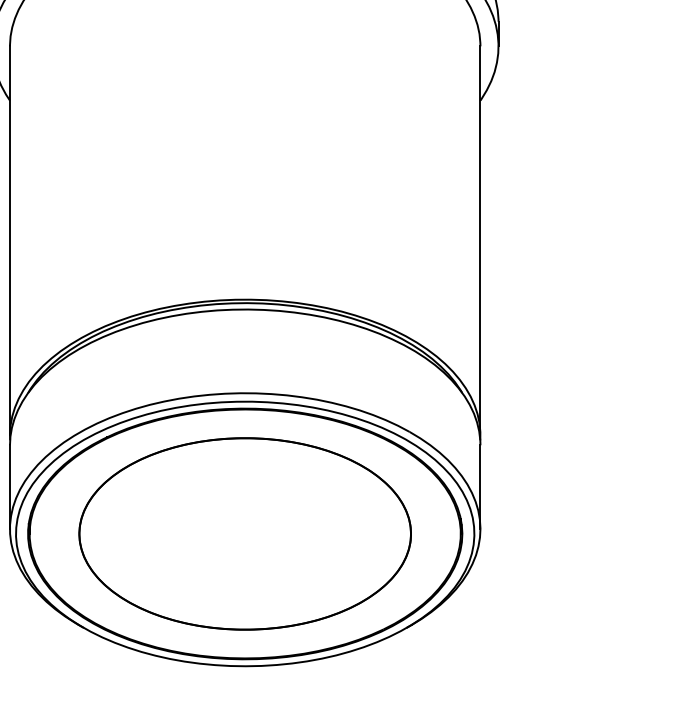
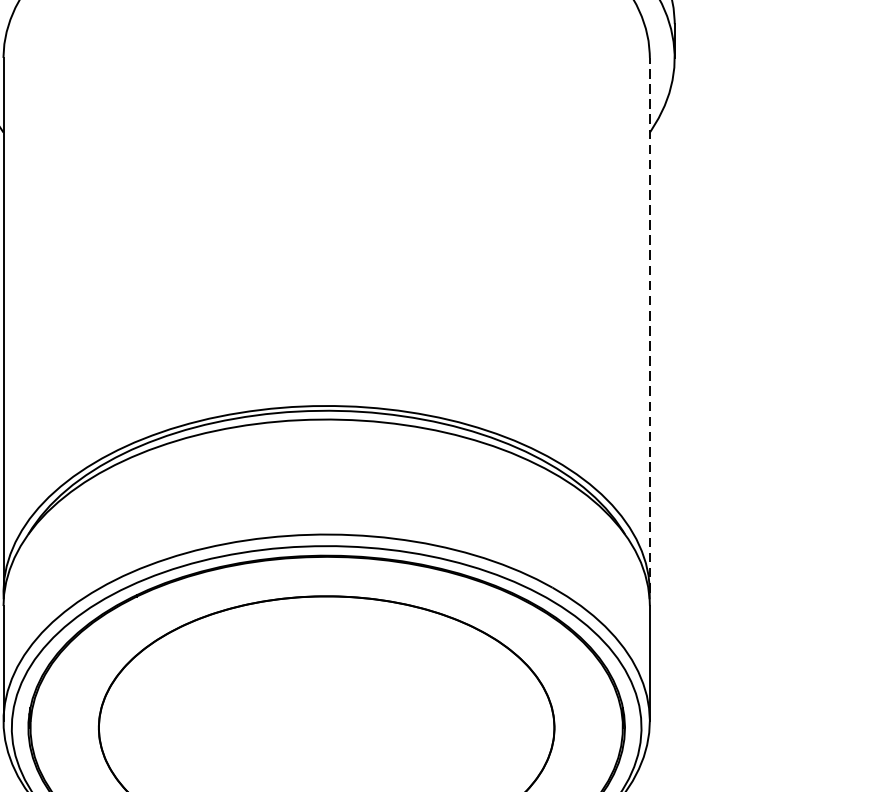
line: (480, 240) -> (649, 324), solid -> dashed

